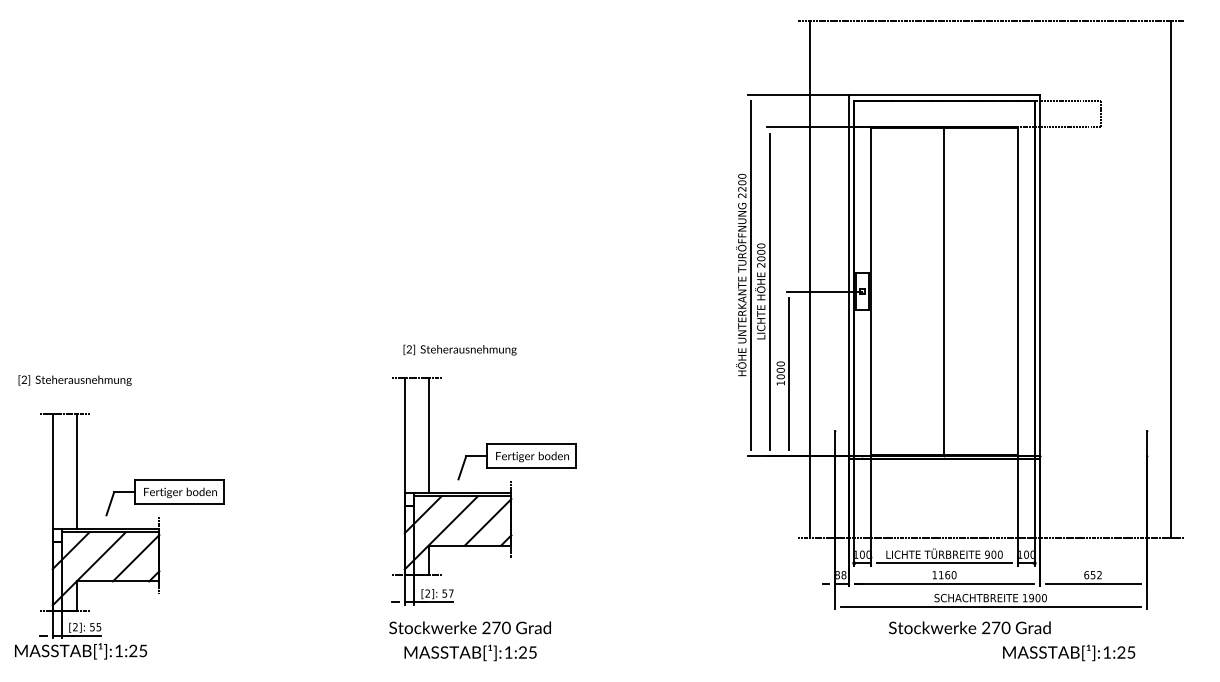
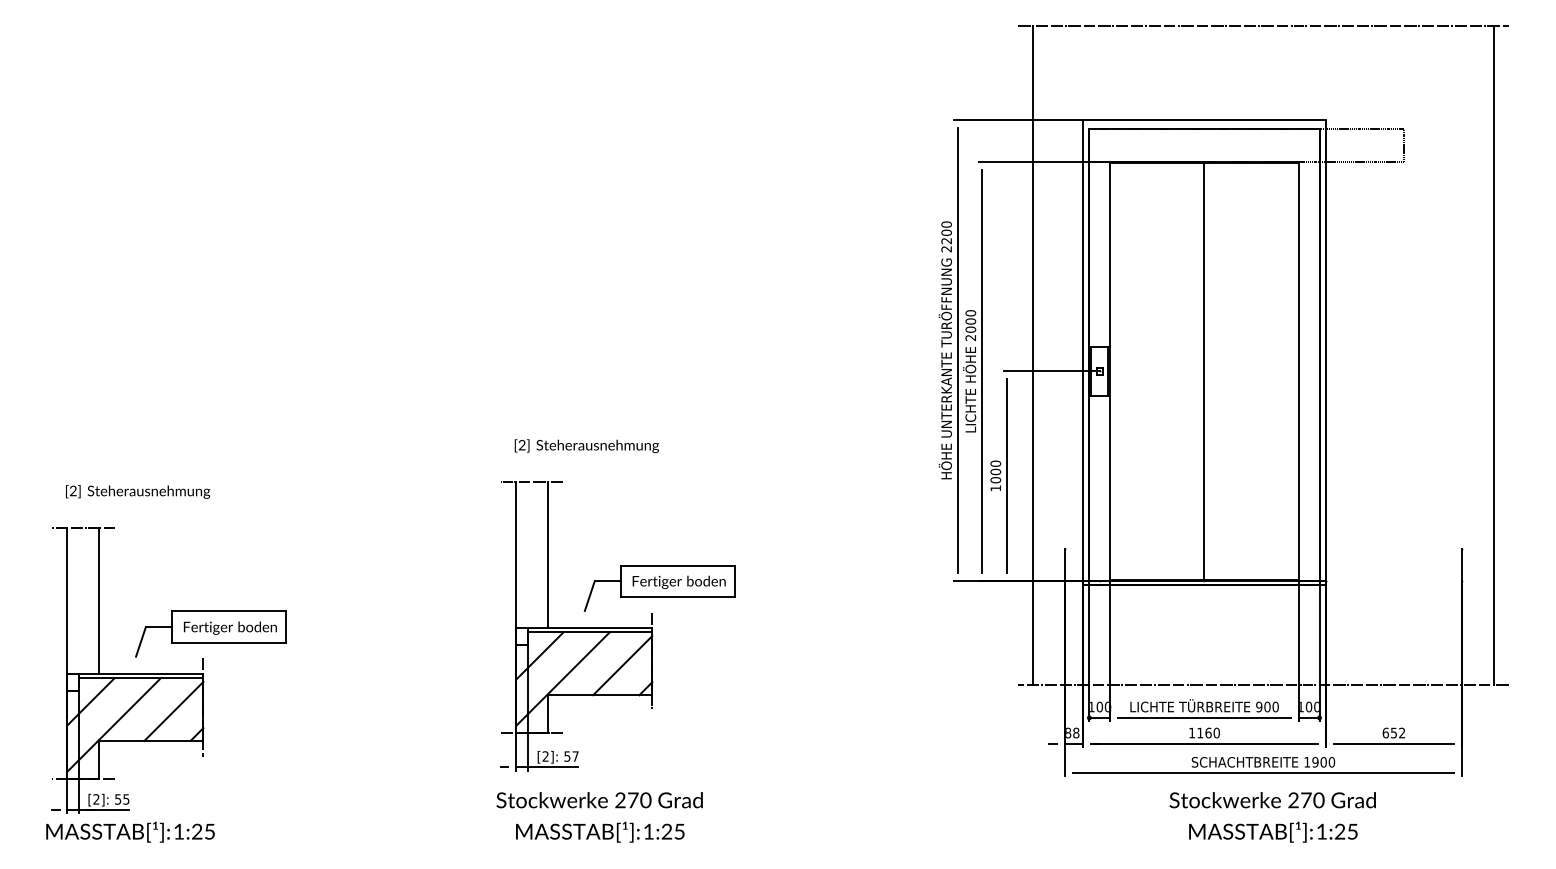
text: (75, 380) -> (138, 491), moved
text: (969, 628) -> (1272, 800), moved
text: (80, 650) -> (130, 831), moved
text: (1069, 652) -> (1273, 831), moved

